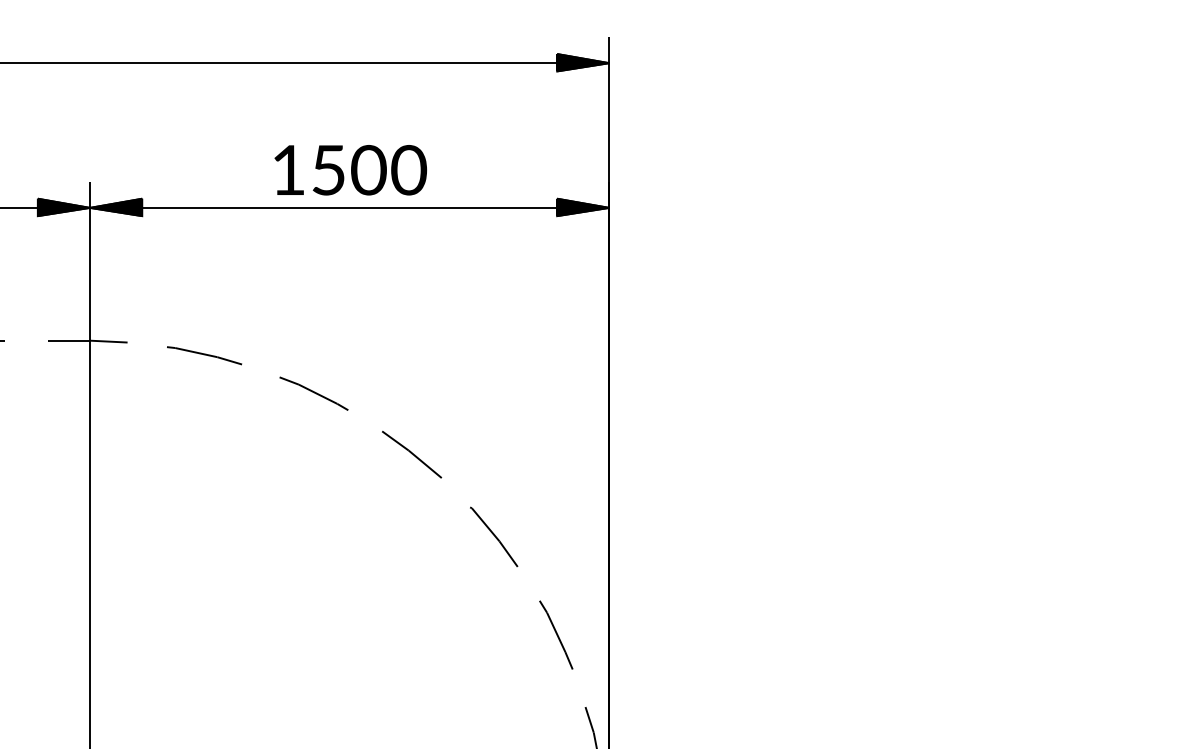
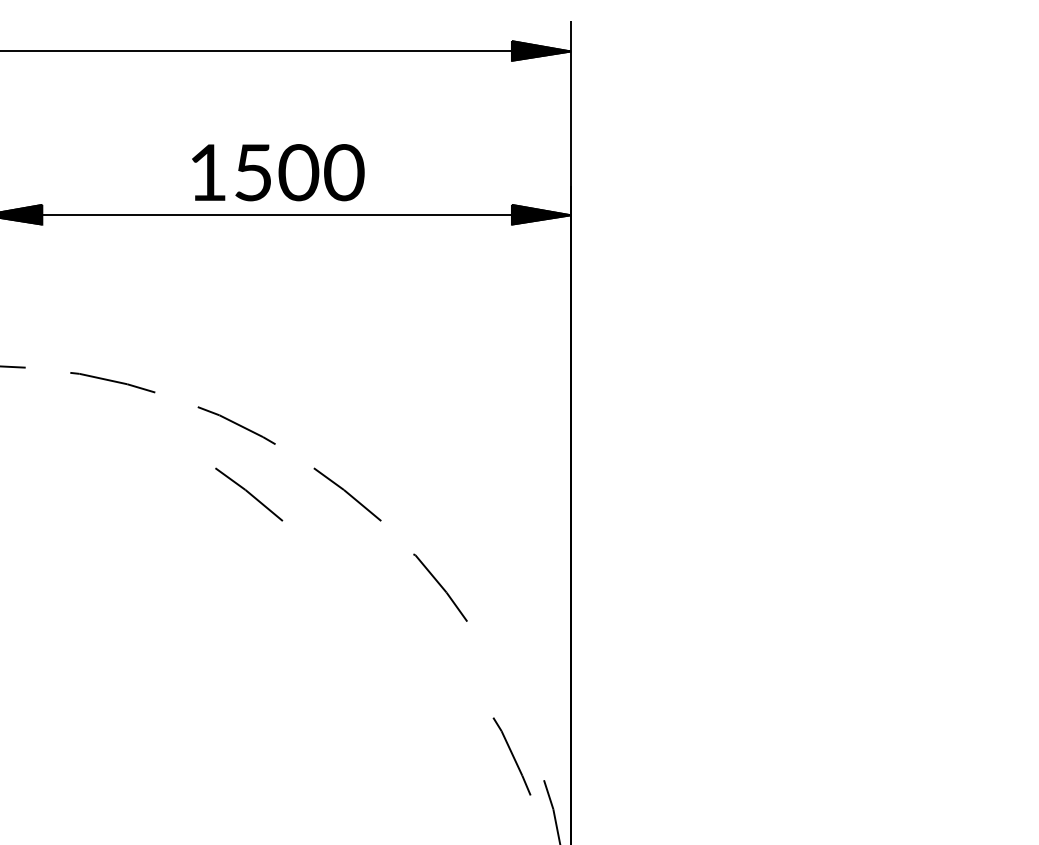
part: (325, 454) -> (249, 494), added
part: (556, 634) -> (512, 755), moved

